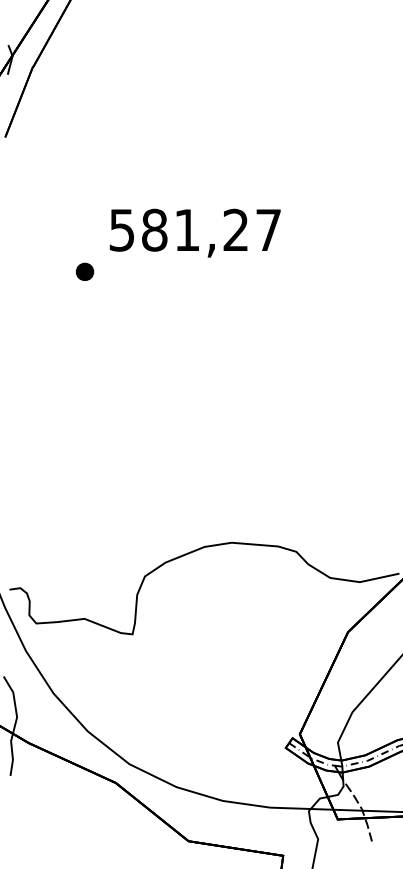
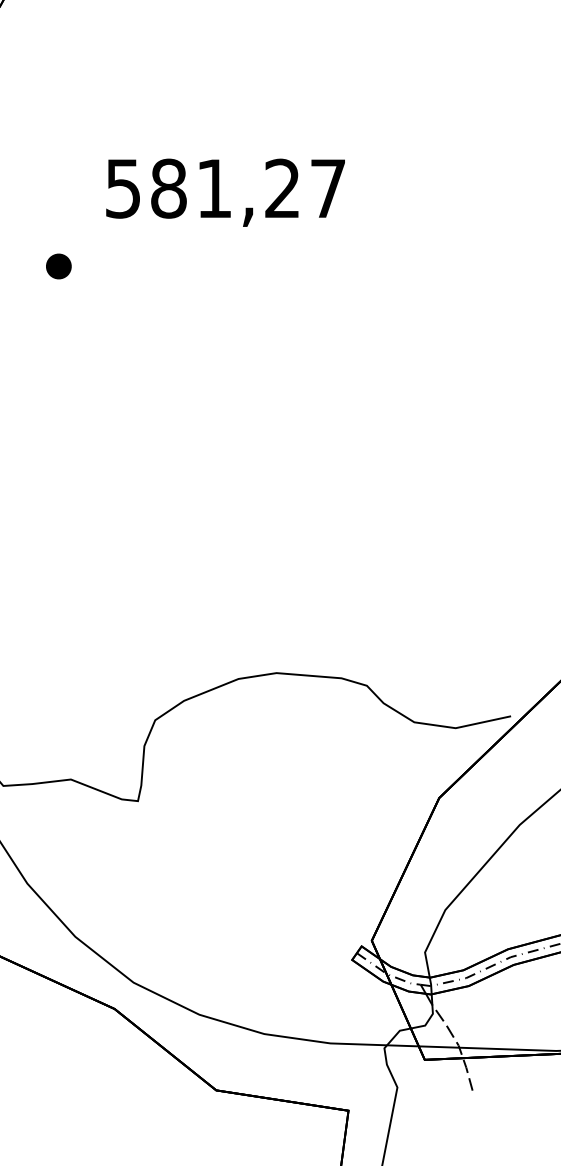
text: (194, 232) -> (224, 191), moved
part: (84, 271) -> (58, 265), moved

